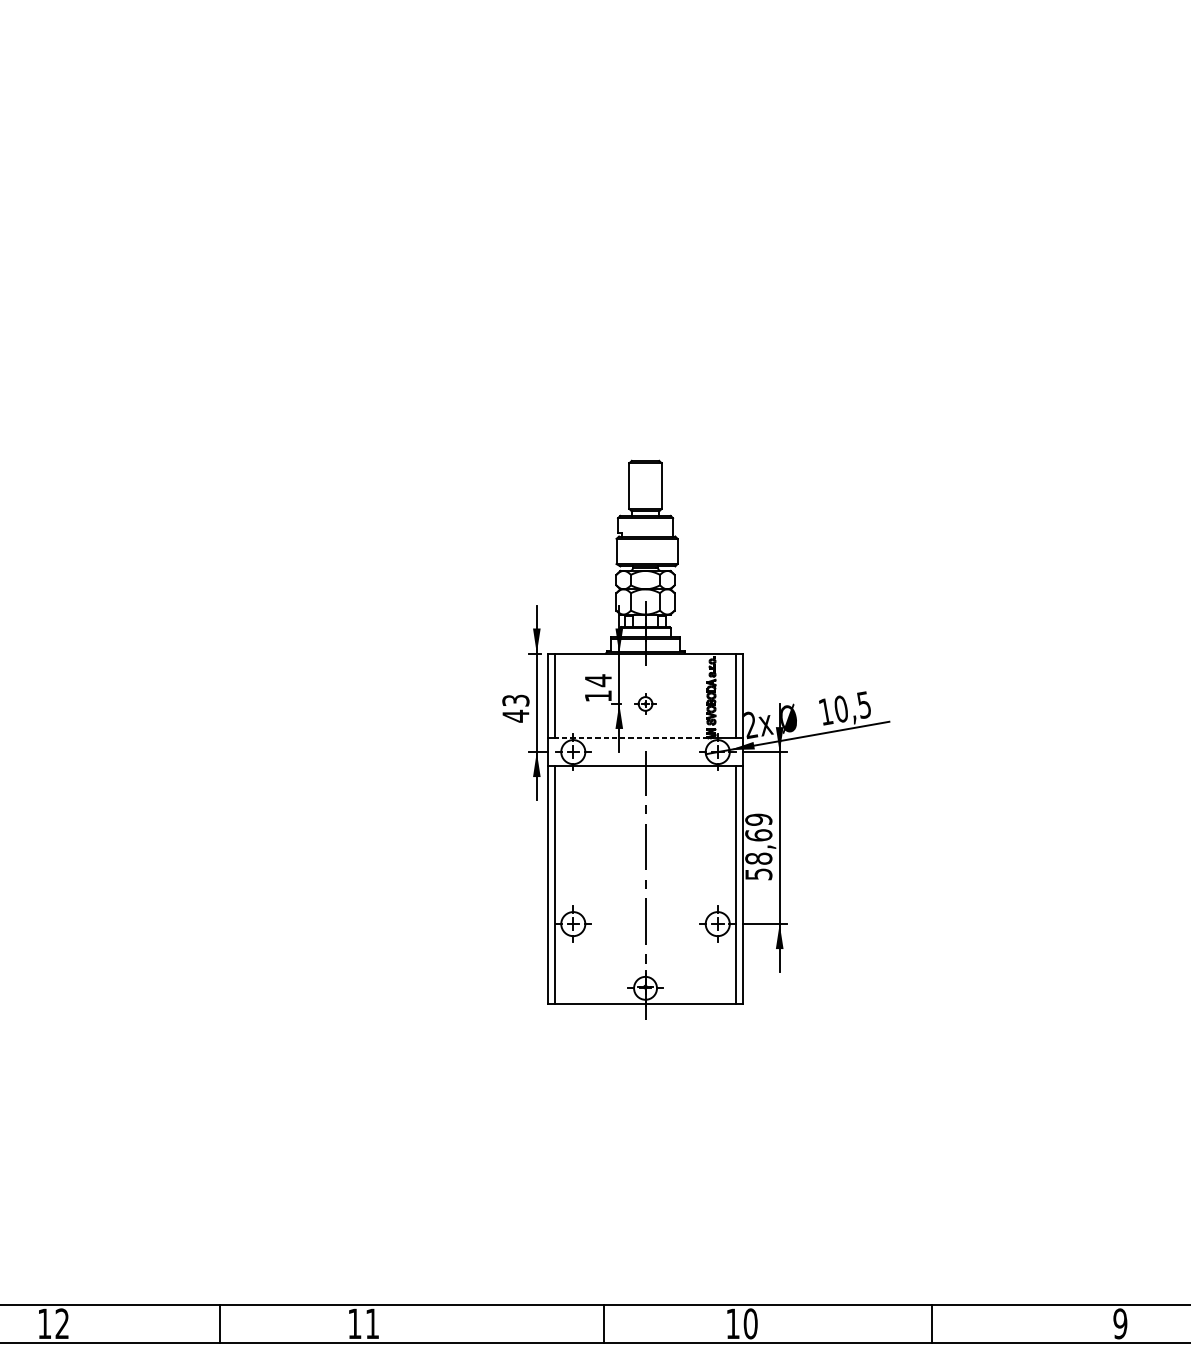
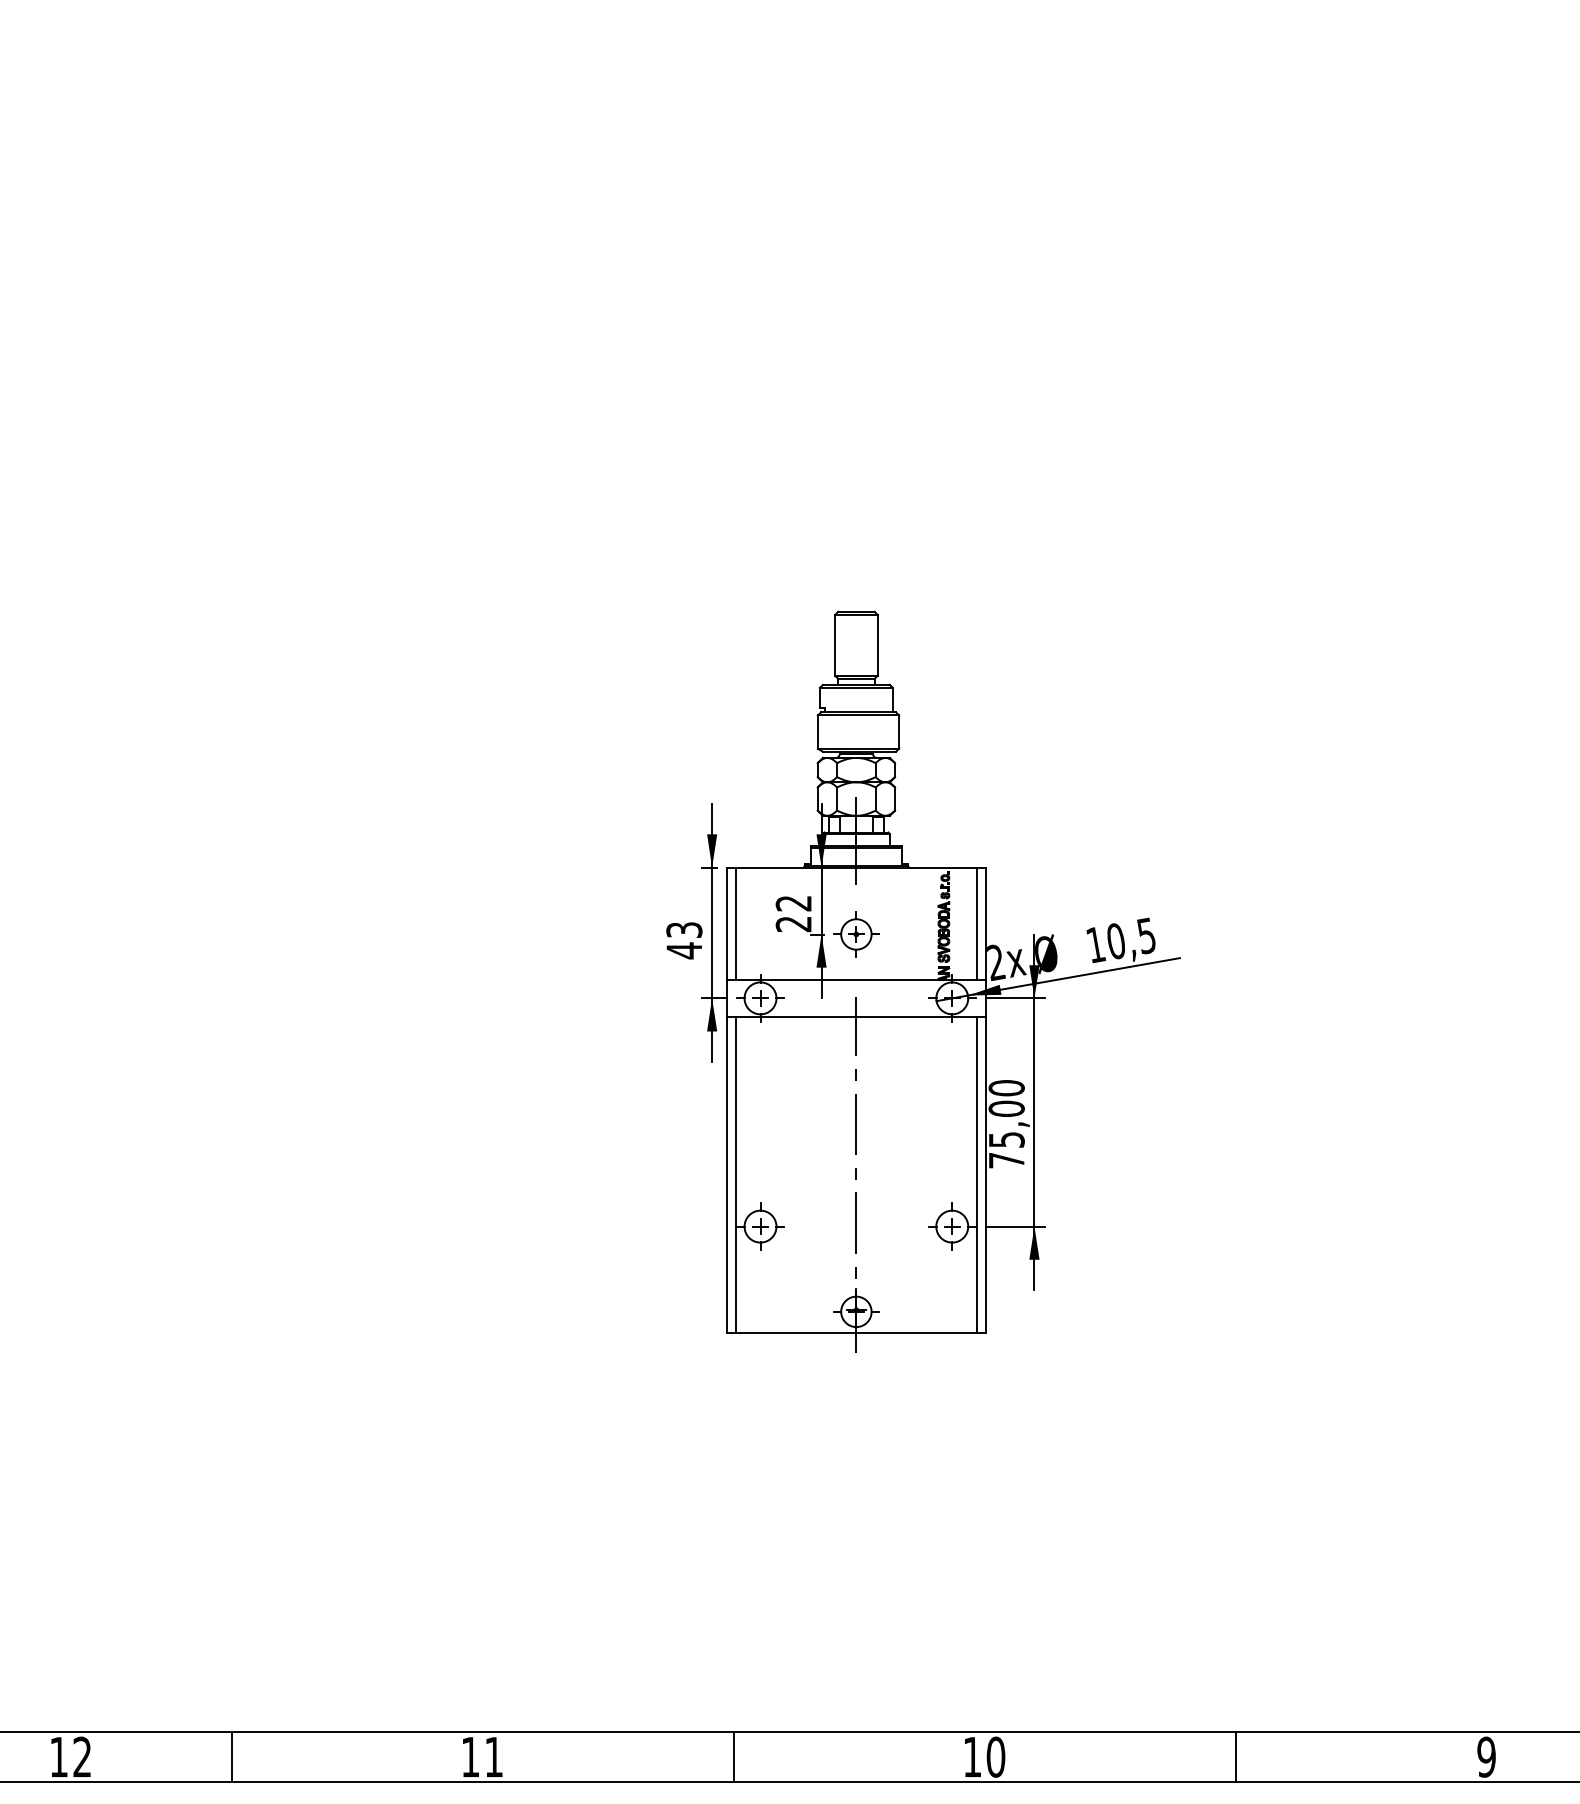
text: (598, 688) -> (793, 913), 14 -> 22
part: (645, 703) -> (856, 934), size x1.67
line: (631, 738) -> (837, 980), dashed -> solid
text: (758, 847) -> (1006, 1124), 58,69 -> 75,00
line: (220, 1324) -> (232, 1757), moved
line: (604, 1324) -> (734, 1757), moved

